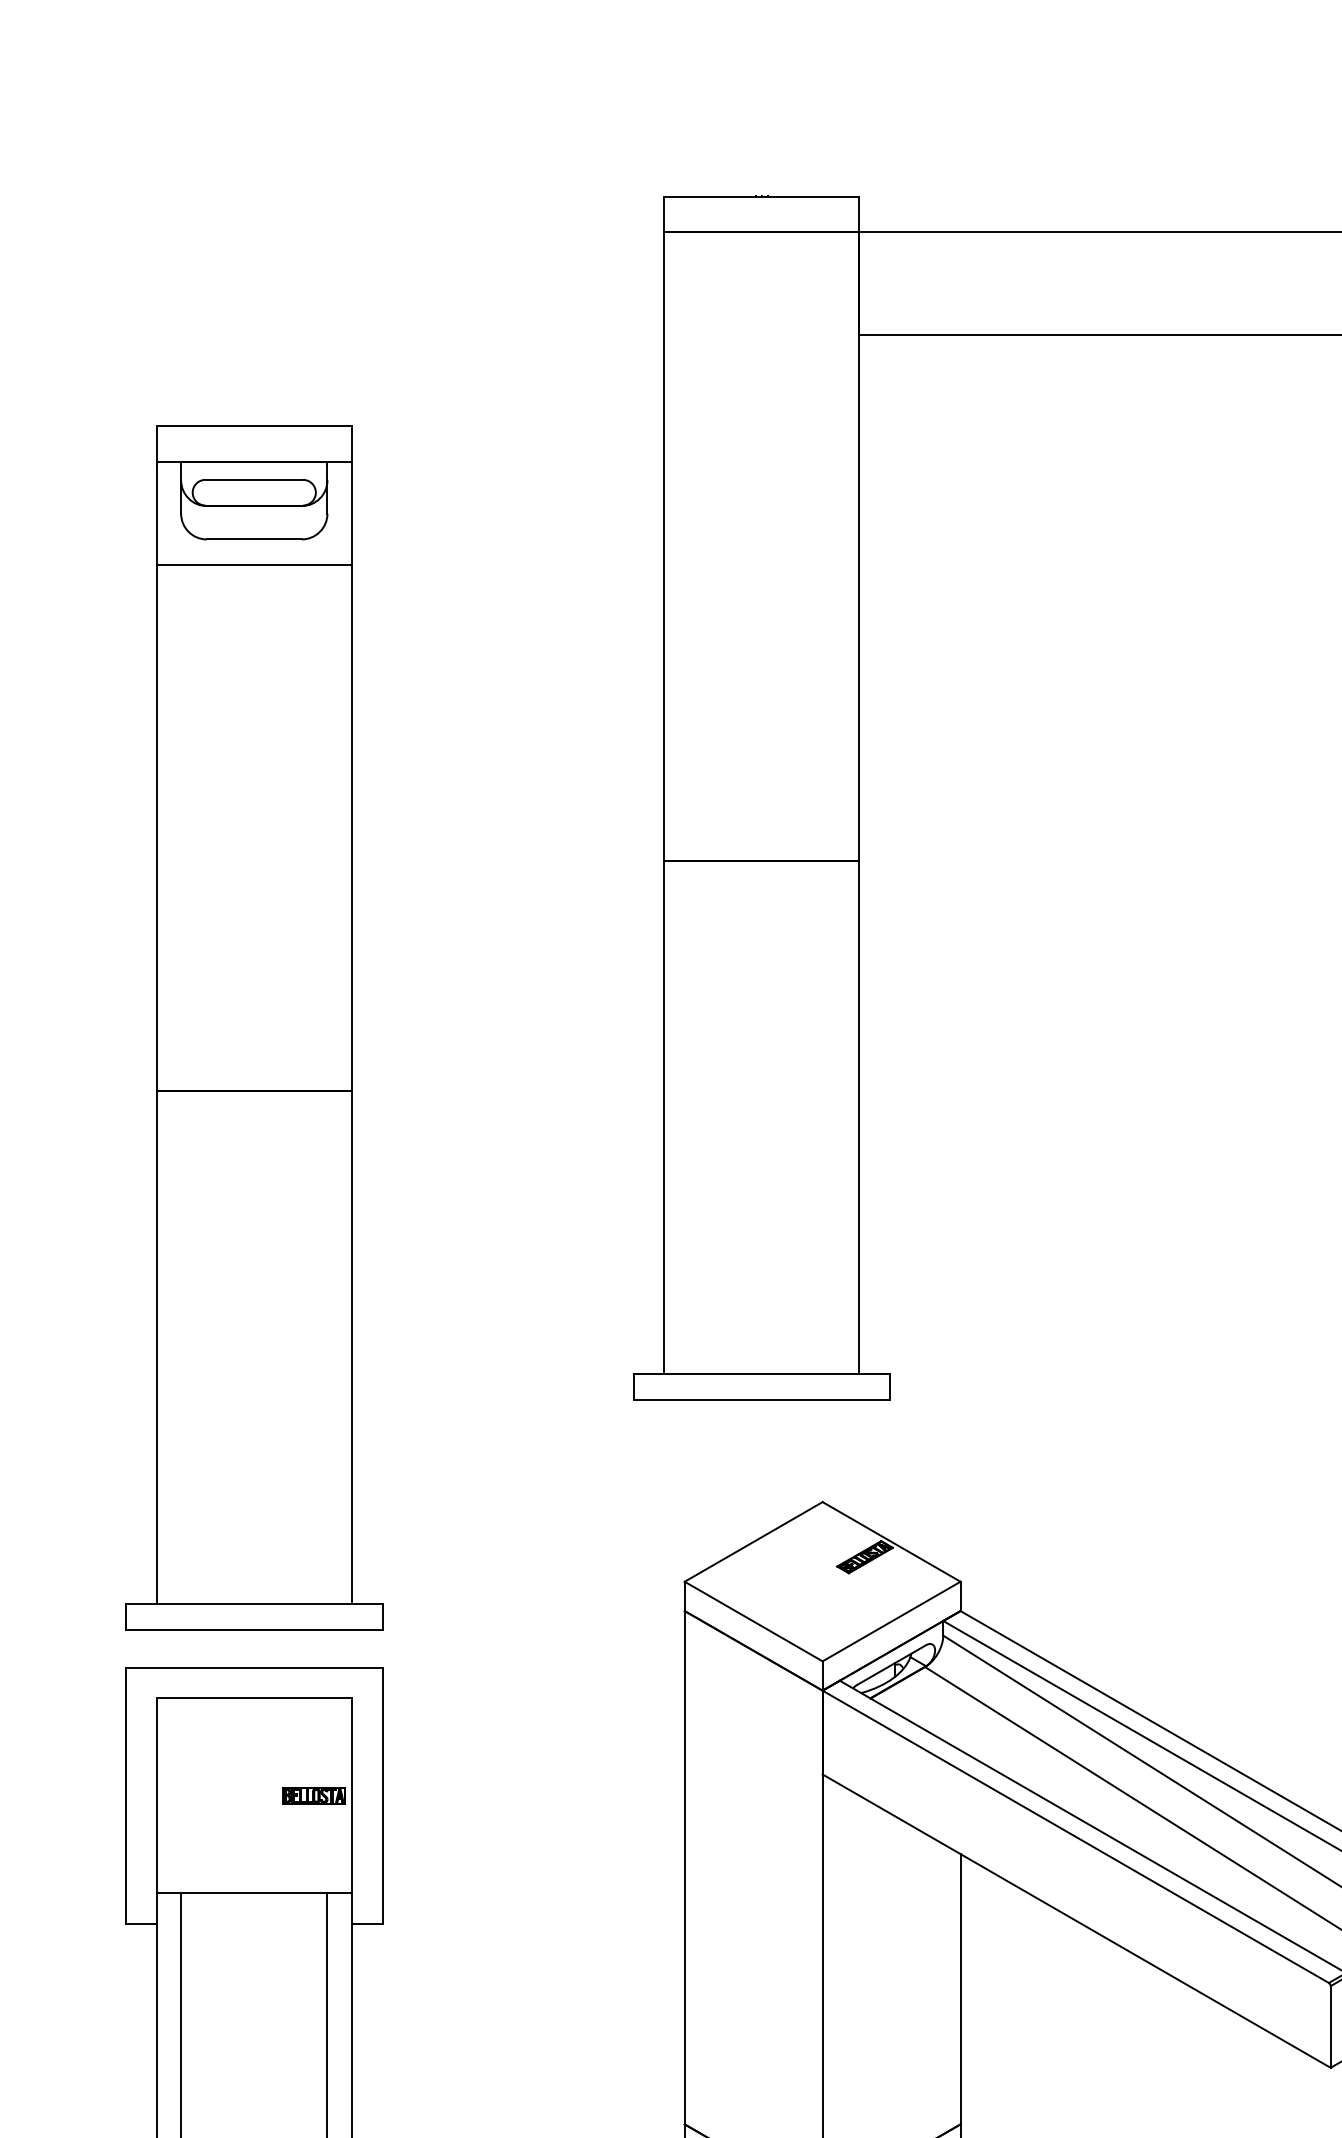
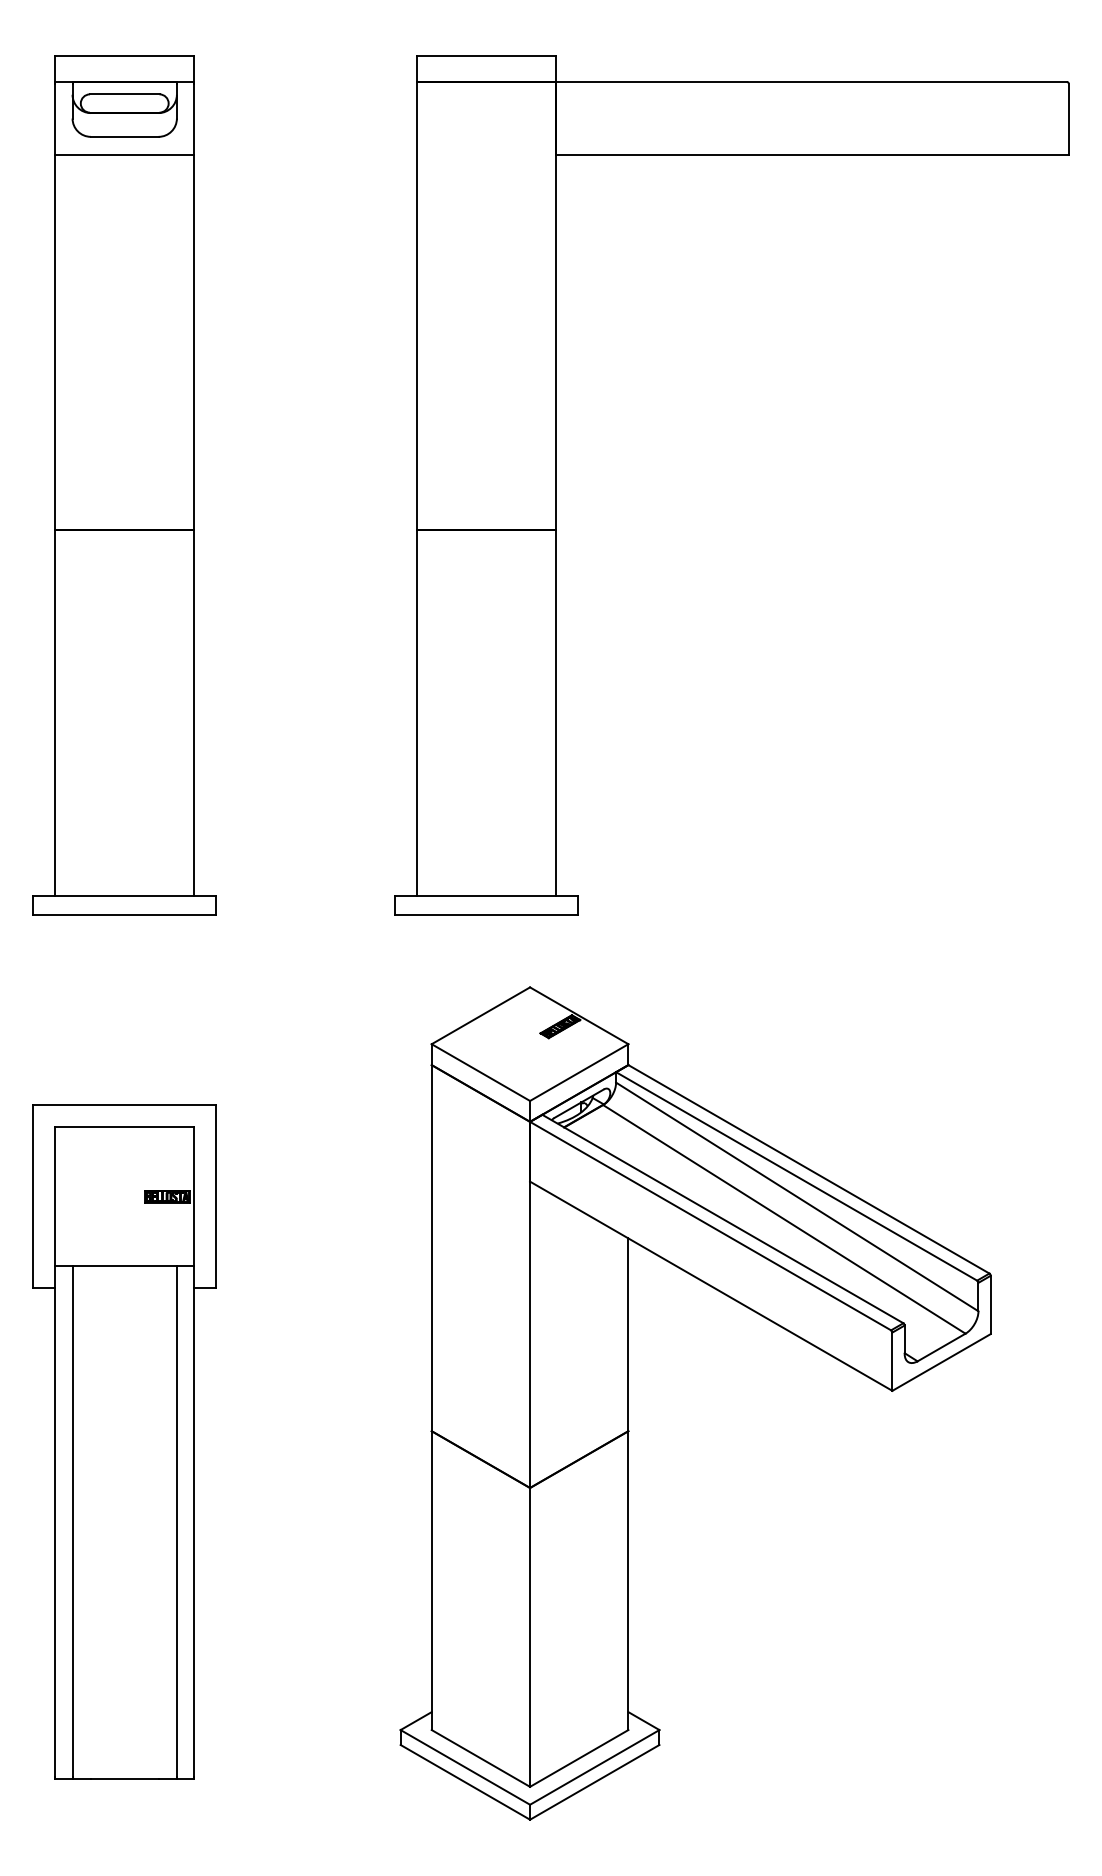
part: (253, 1028) -> (124, 485), moved

